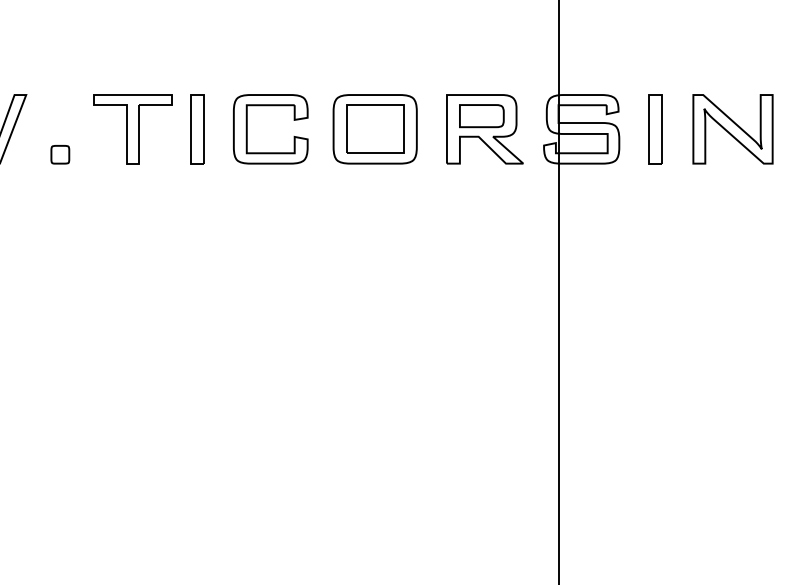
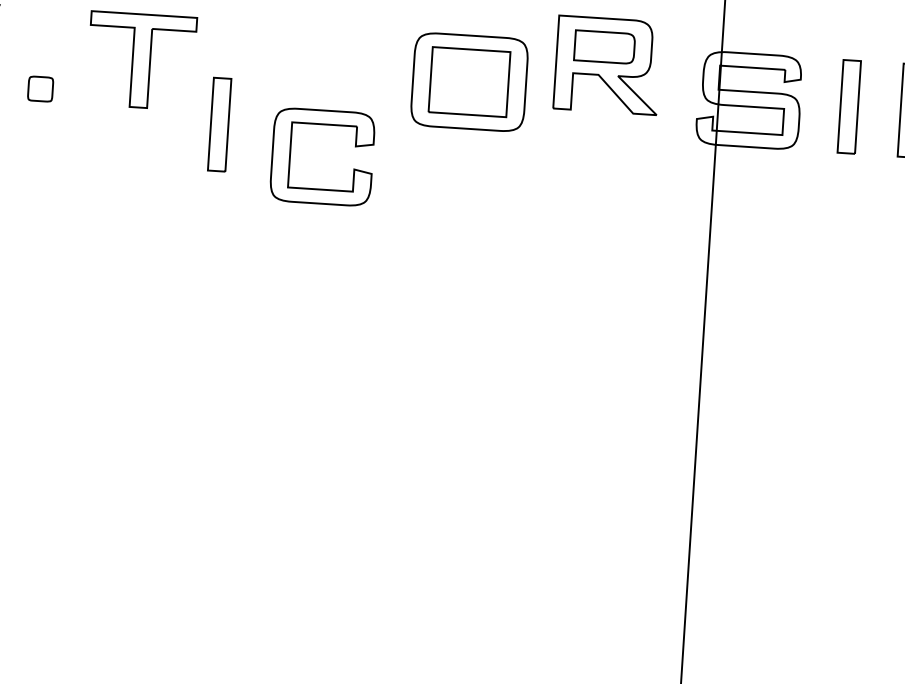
part: (270, 106) -> (324, 126), moved
part: (197, 129) -> (219, 124), moved
part: (484, 129) -> (607, 65), moved

